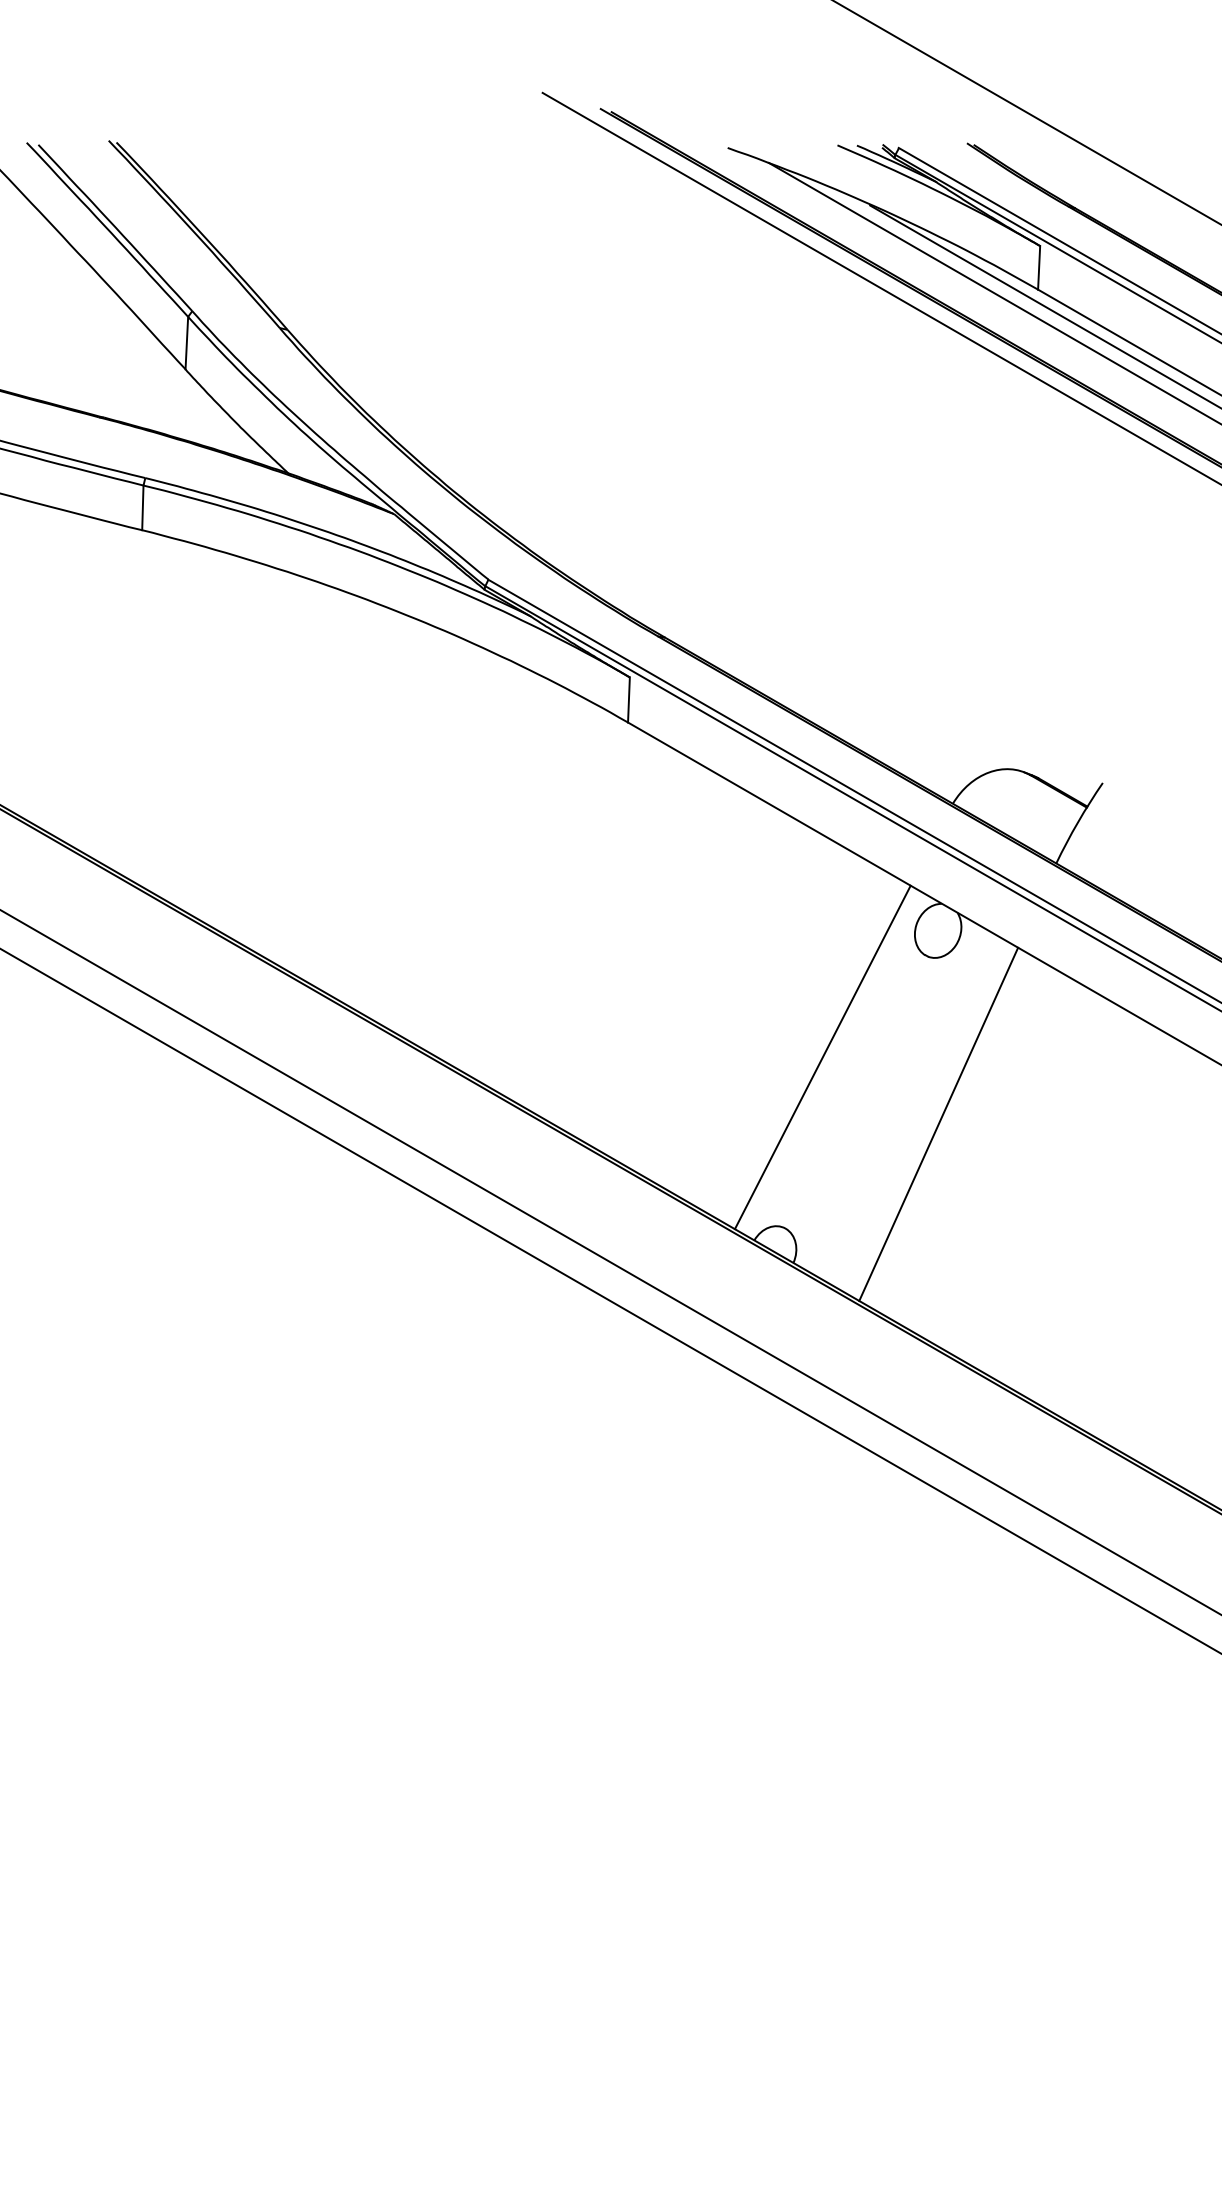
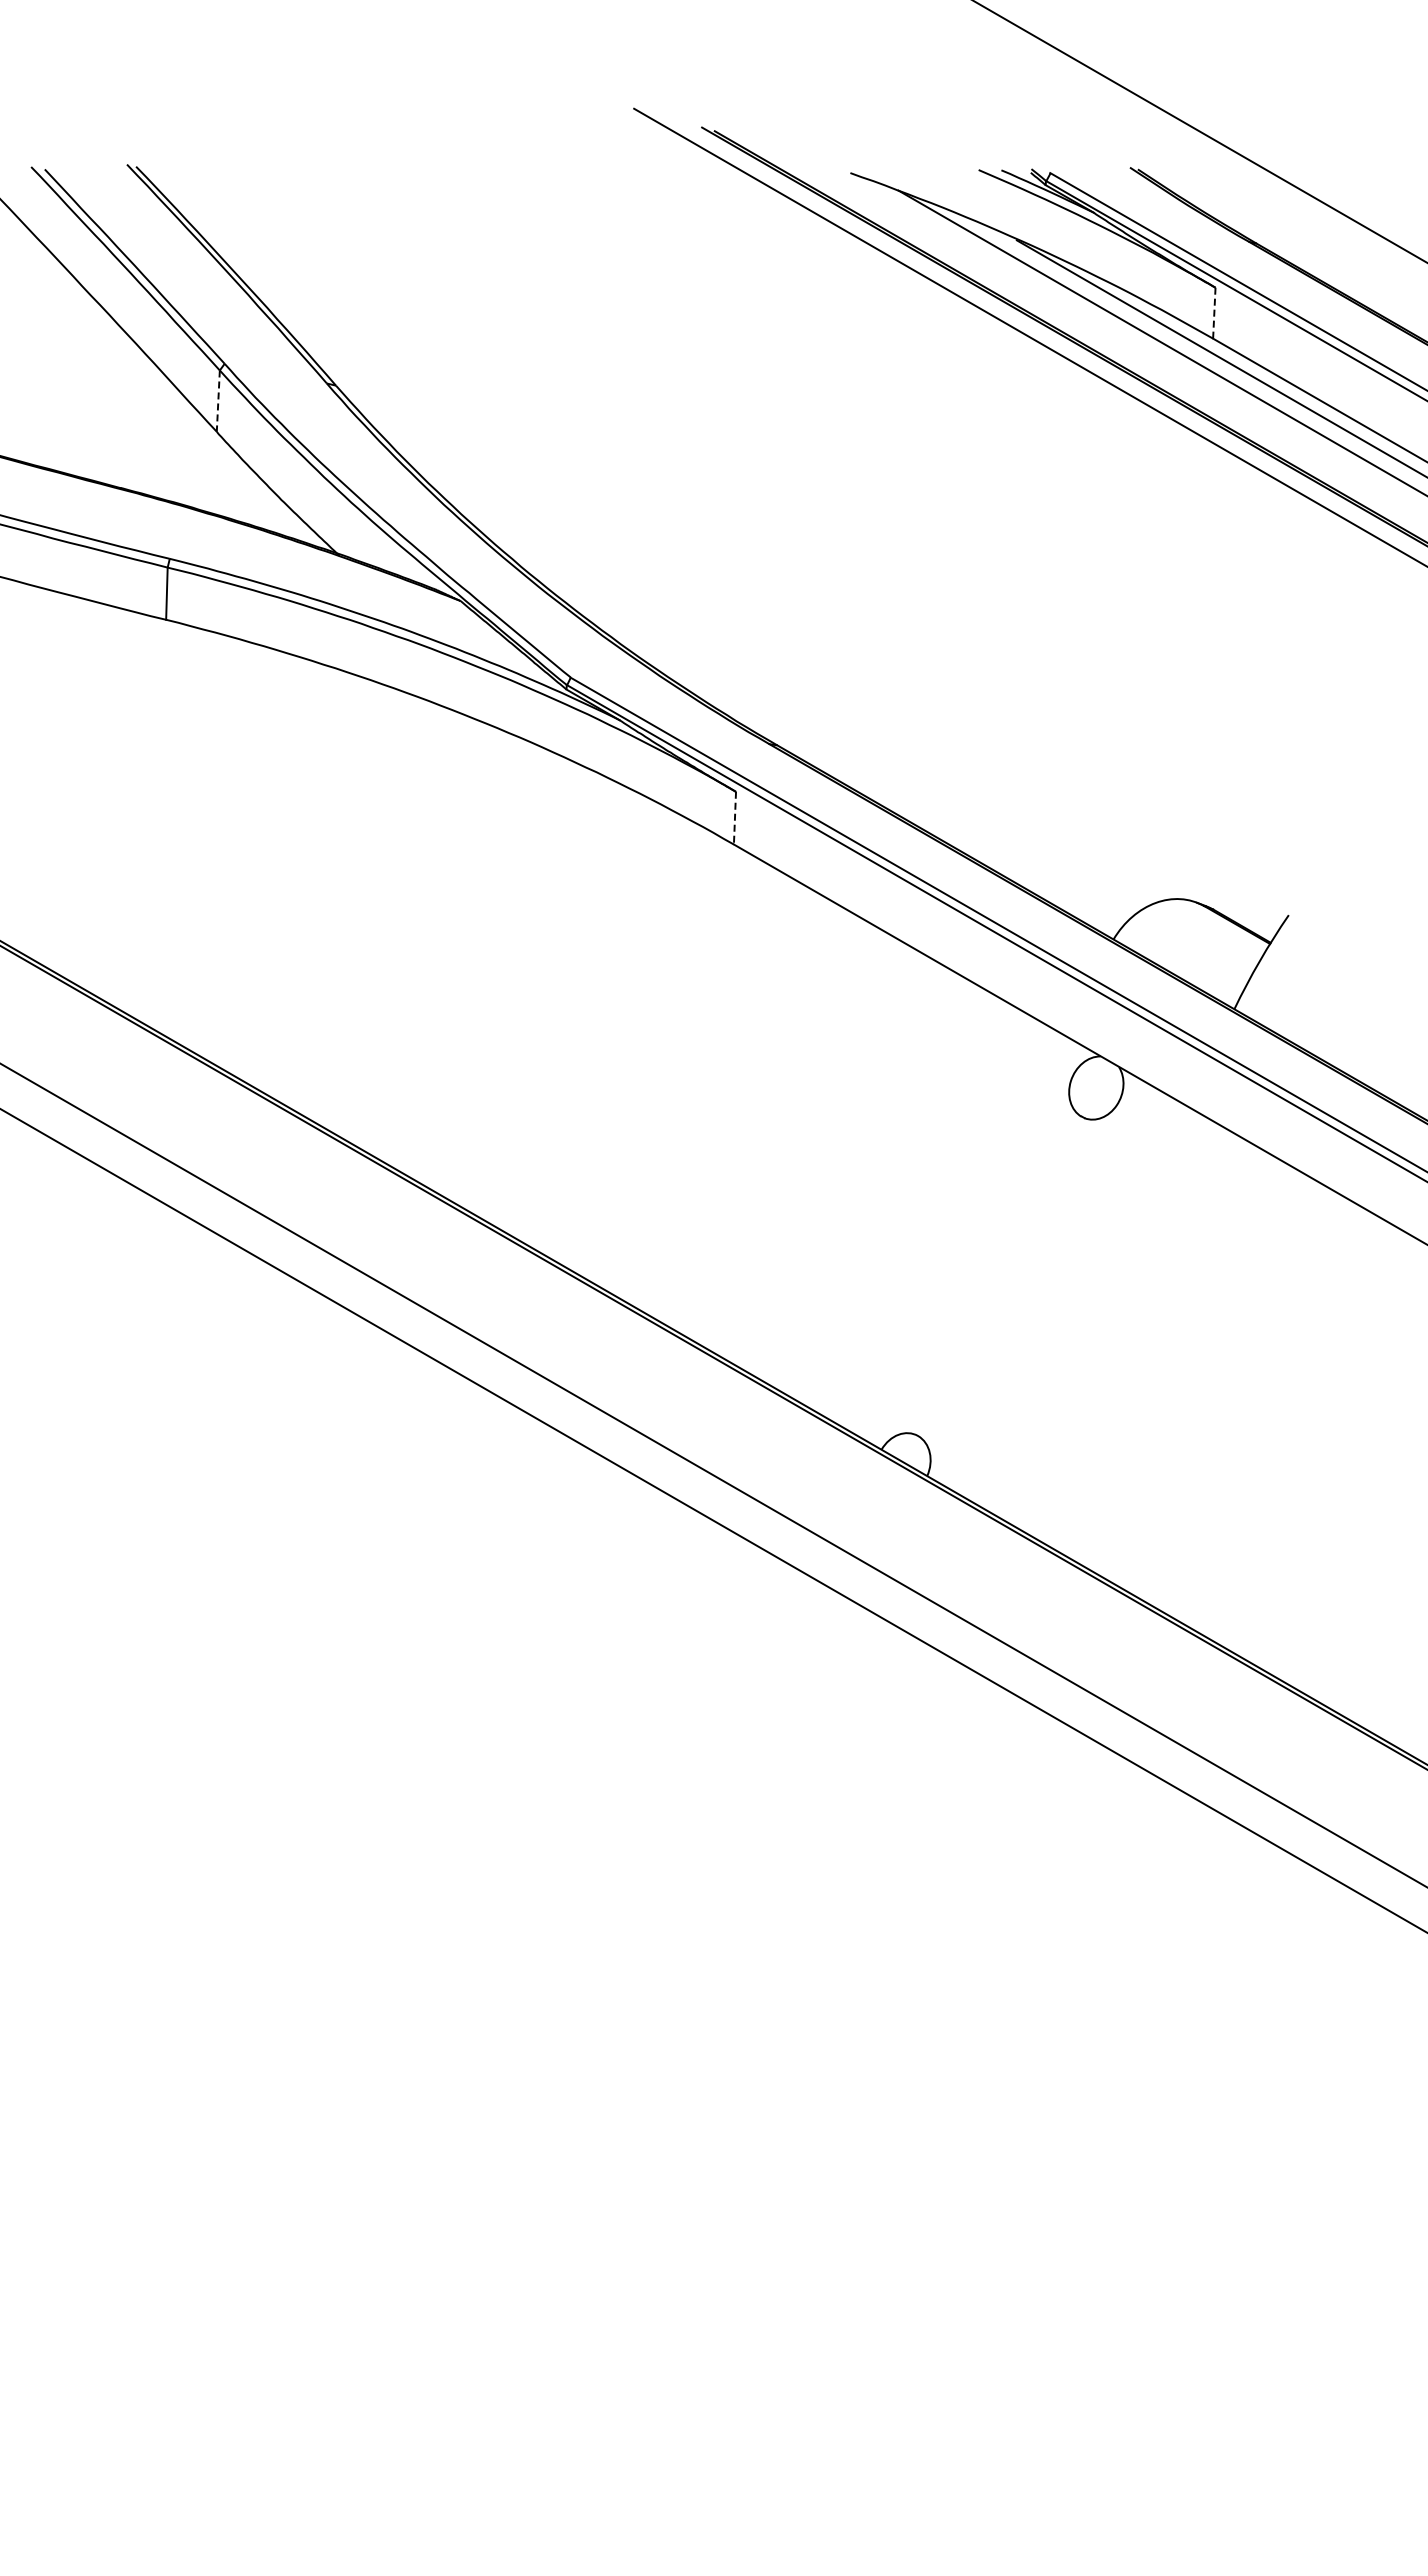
line: (1039, 268) -> (1214, 313), solid -> dashed
line: (187, 343) -> (218, 401), solid -> dashed
line: (628, 700) -> (734, 818), solid -> dashed
line: (822, 1057) -> (961, 1235), removed
line: (938, 1123) -> (1096, 1313), removed

